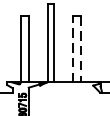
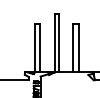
line: (73, 48) -> (73, 47), dashed -> solid
line: (81, 49) -> (79, 48), dashed -> solid

